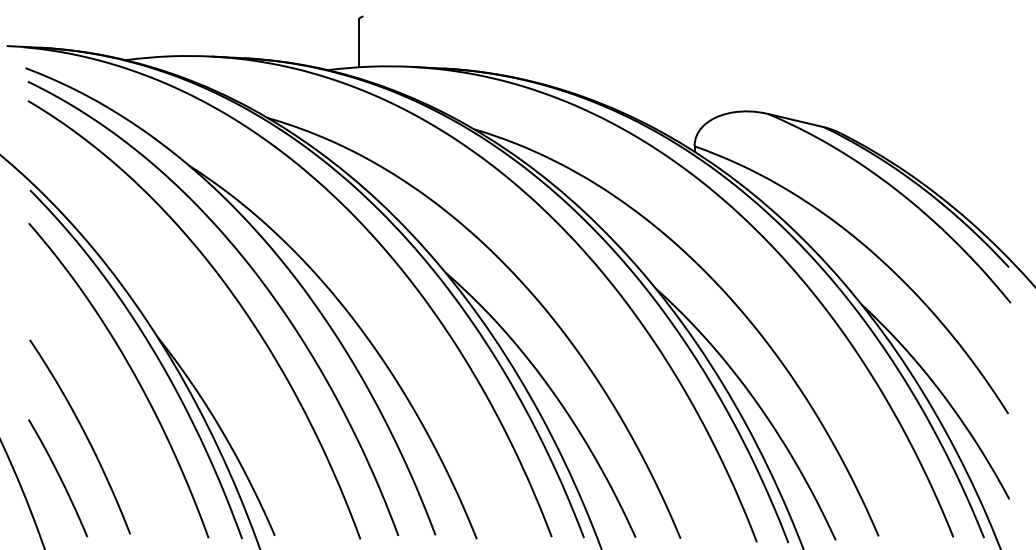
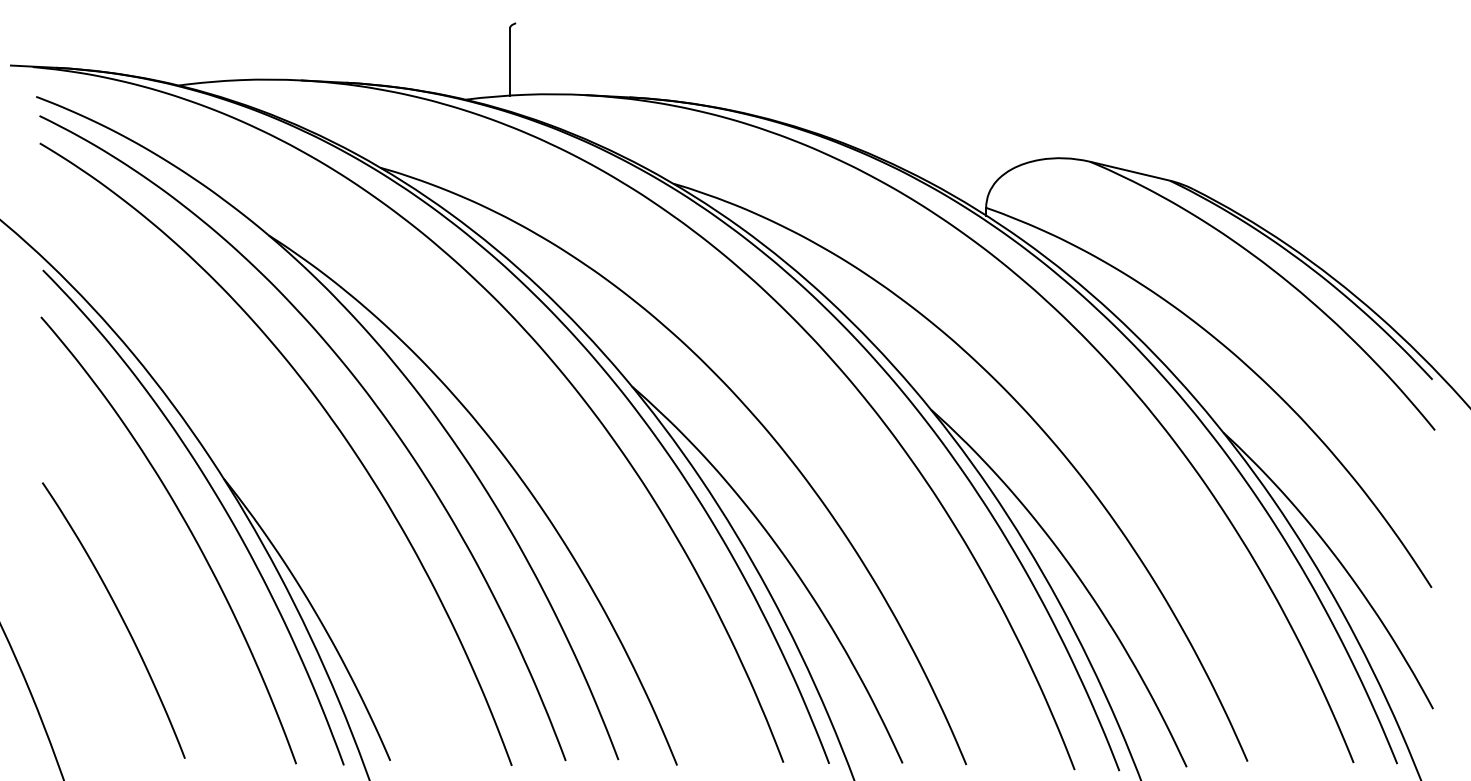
curve: (59, 478) -> (84, 679), removed

